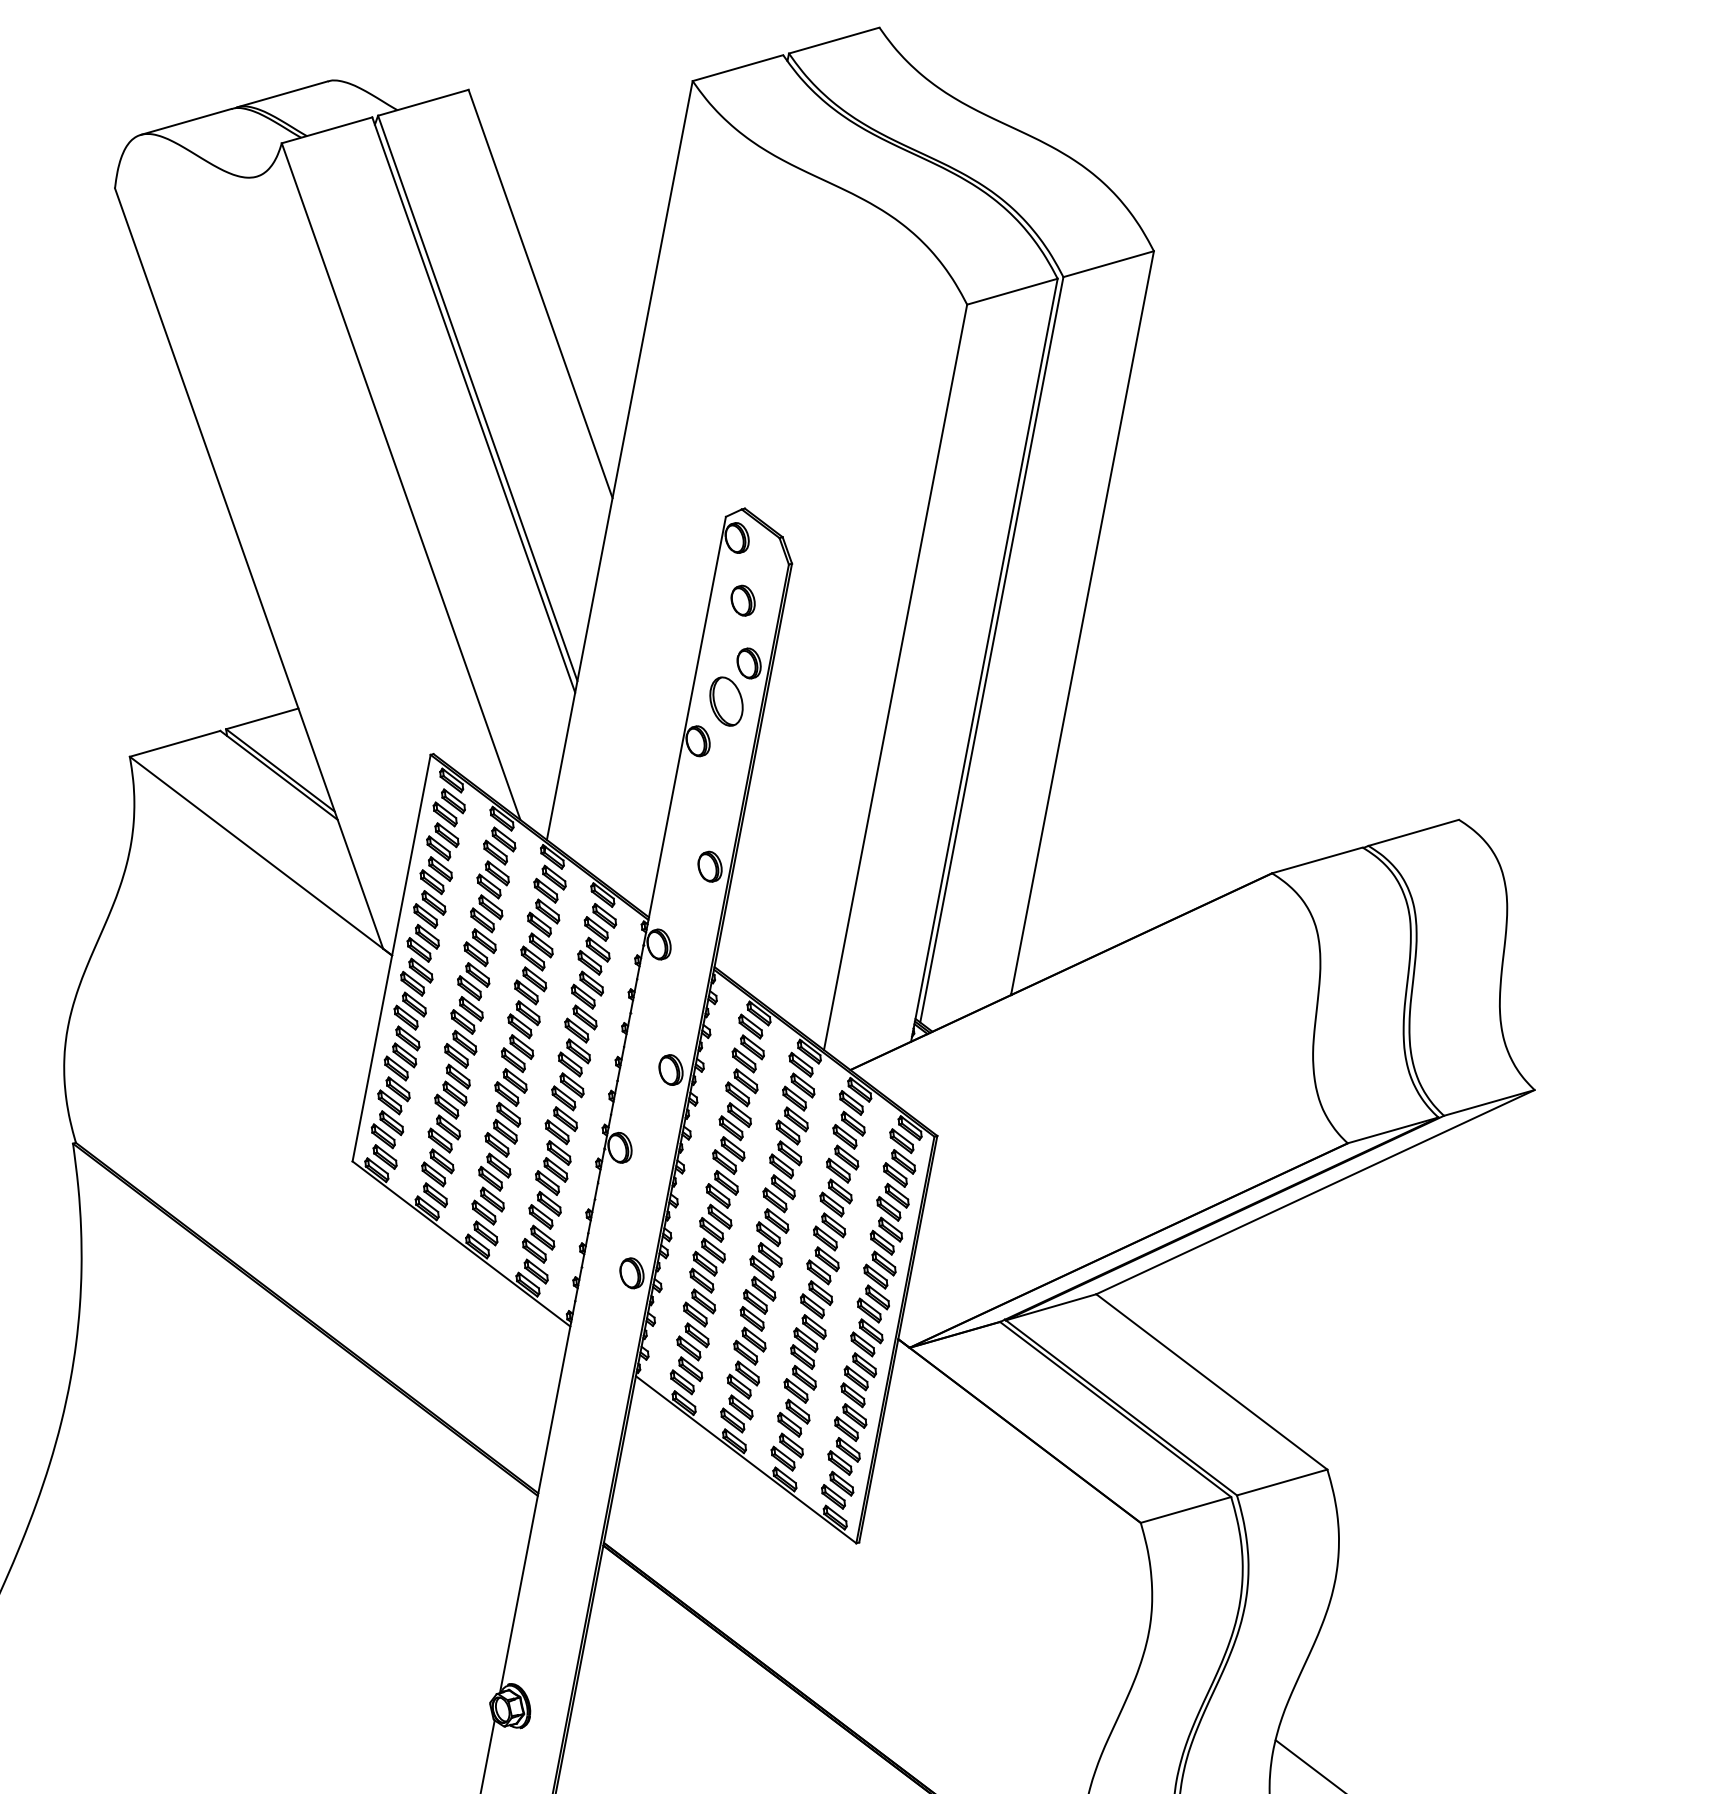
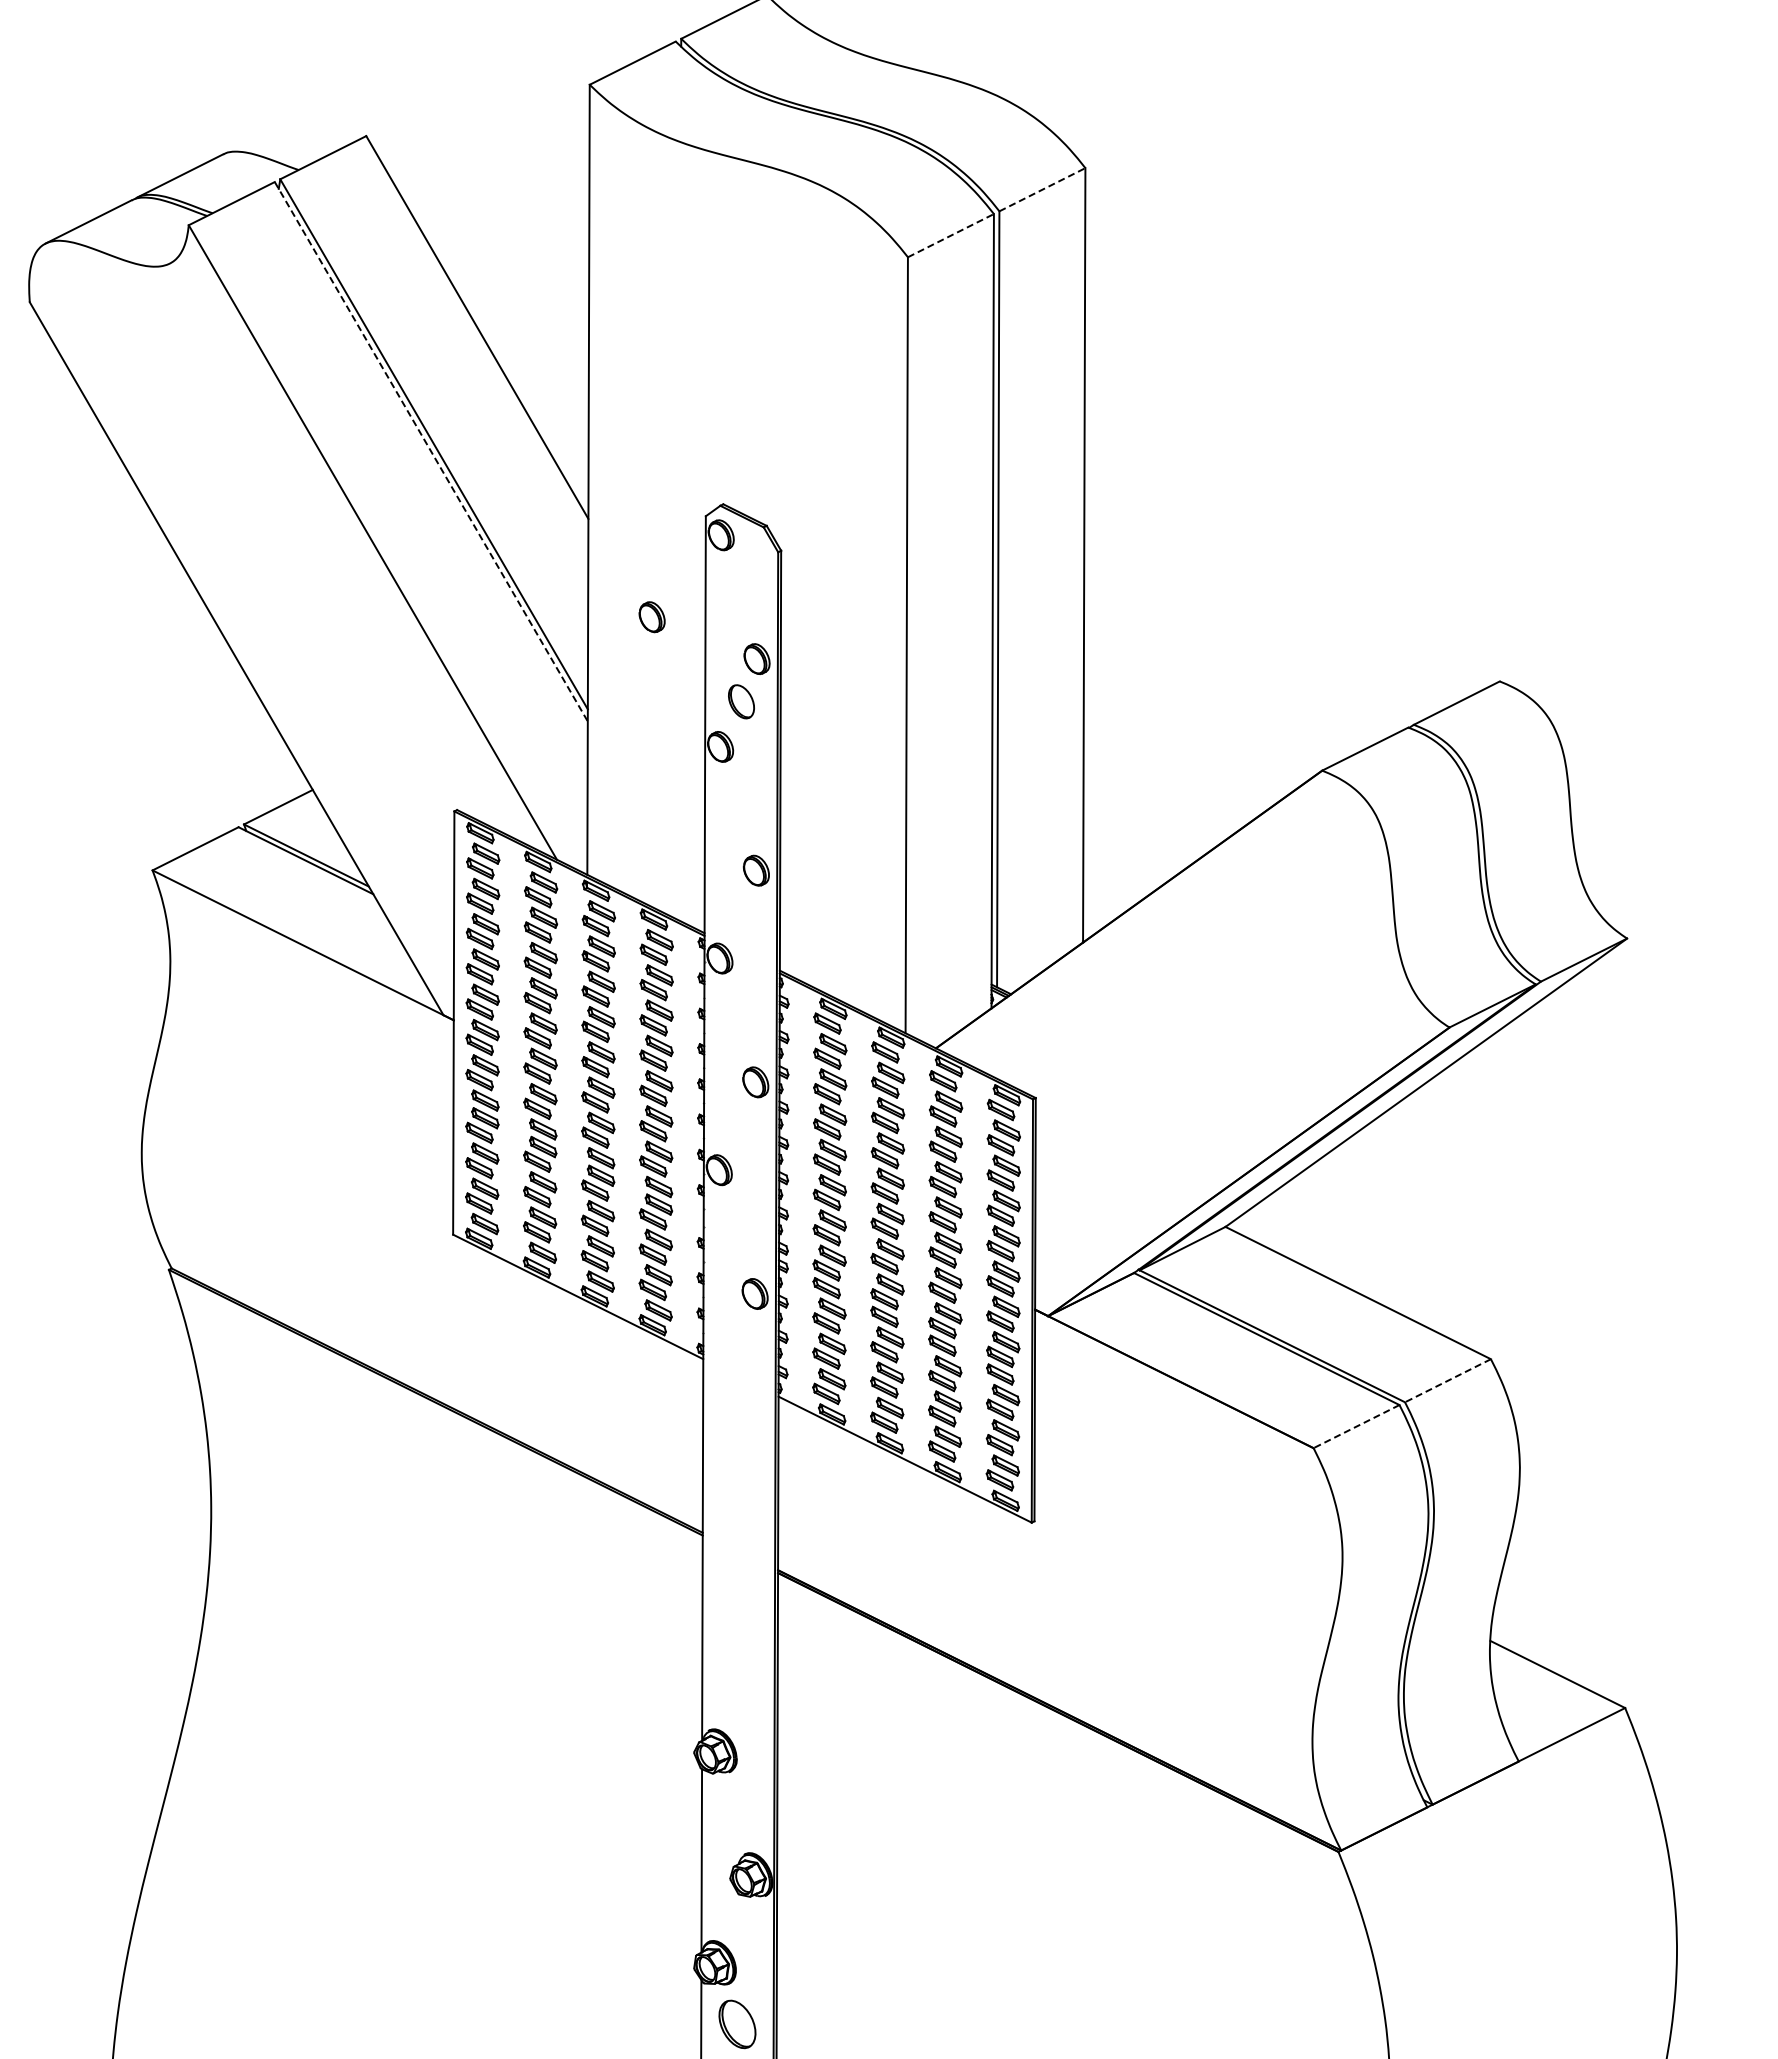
line: (1108, 263) -> (1042, 189), solid -> dashed
line: (1012, 291) -> (951, 235), solid -> dashed
line: (474, 404) -> (431, 451), solid -> dashed
part: (742, 600) -> (651, 617), moved
part: (726, 701) -> (741, 701), size x0.7
line: (1281, 1482) -> (1447, 1380), solid -> dashed
line: (1185, 1509) -> (1356, 1426), solid -> dashed

